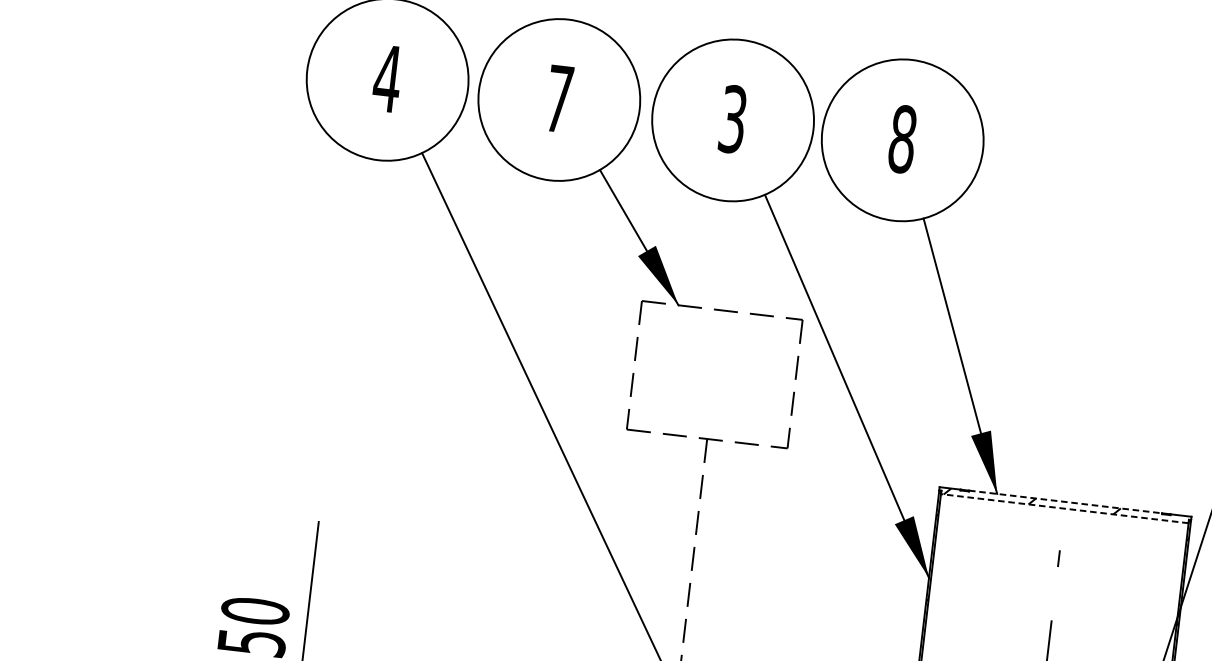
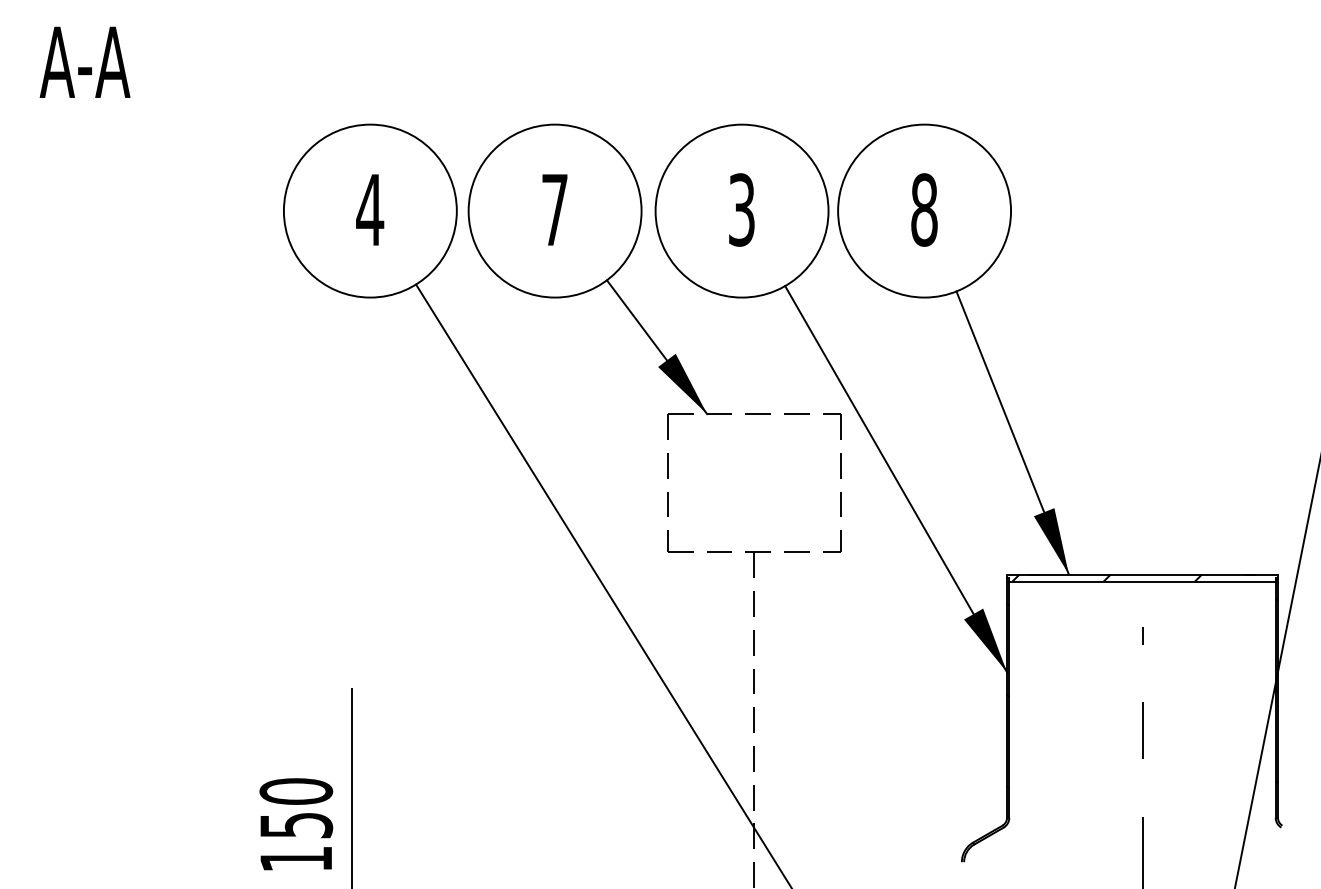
line: (1065, 501) -> (1142, 574), dashed -> solid
line: (1064, 508) -> (1142, 581), dashed -> solid

